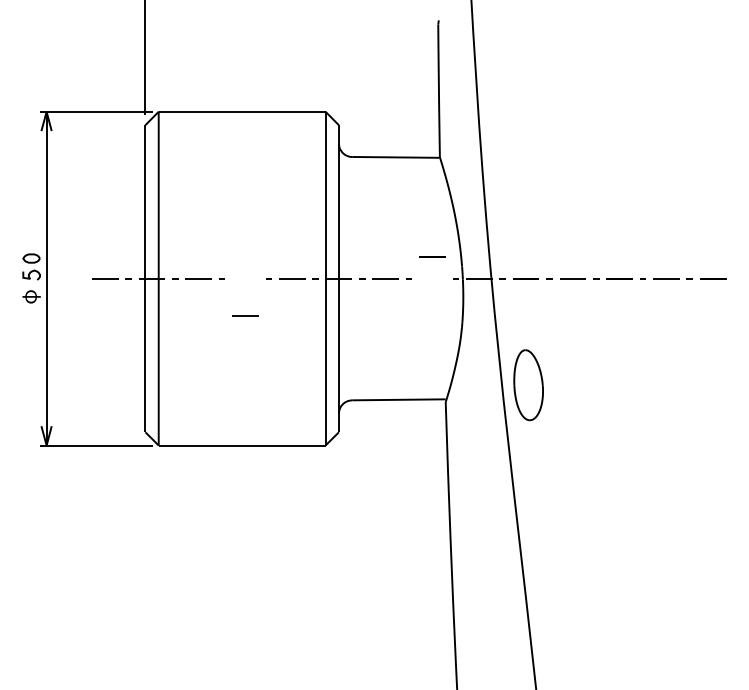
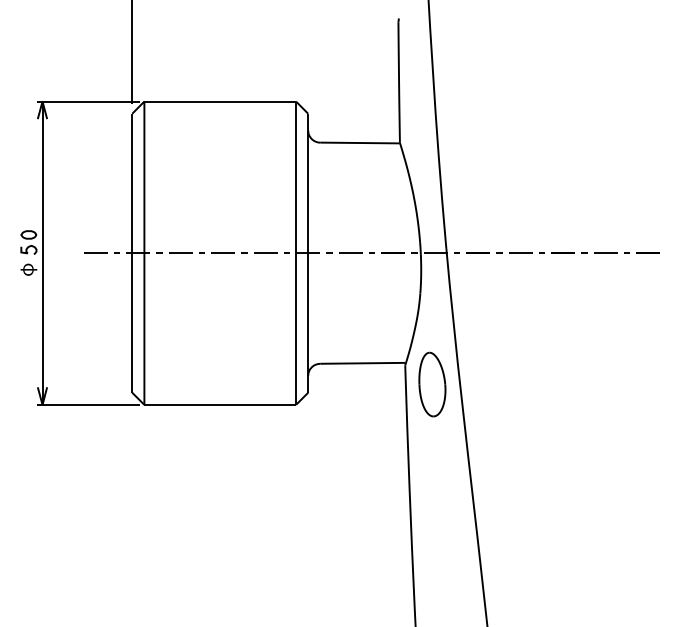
line: (432, 256) -> (393, 253), moved
line: (245, 315) -> (223, 253), moved
part: (528, 385) -> (432, 384), moved

